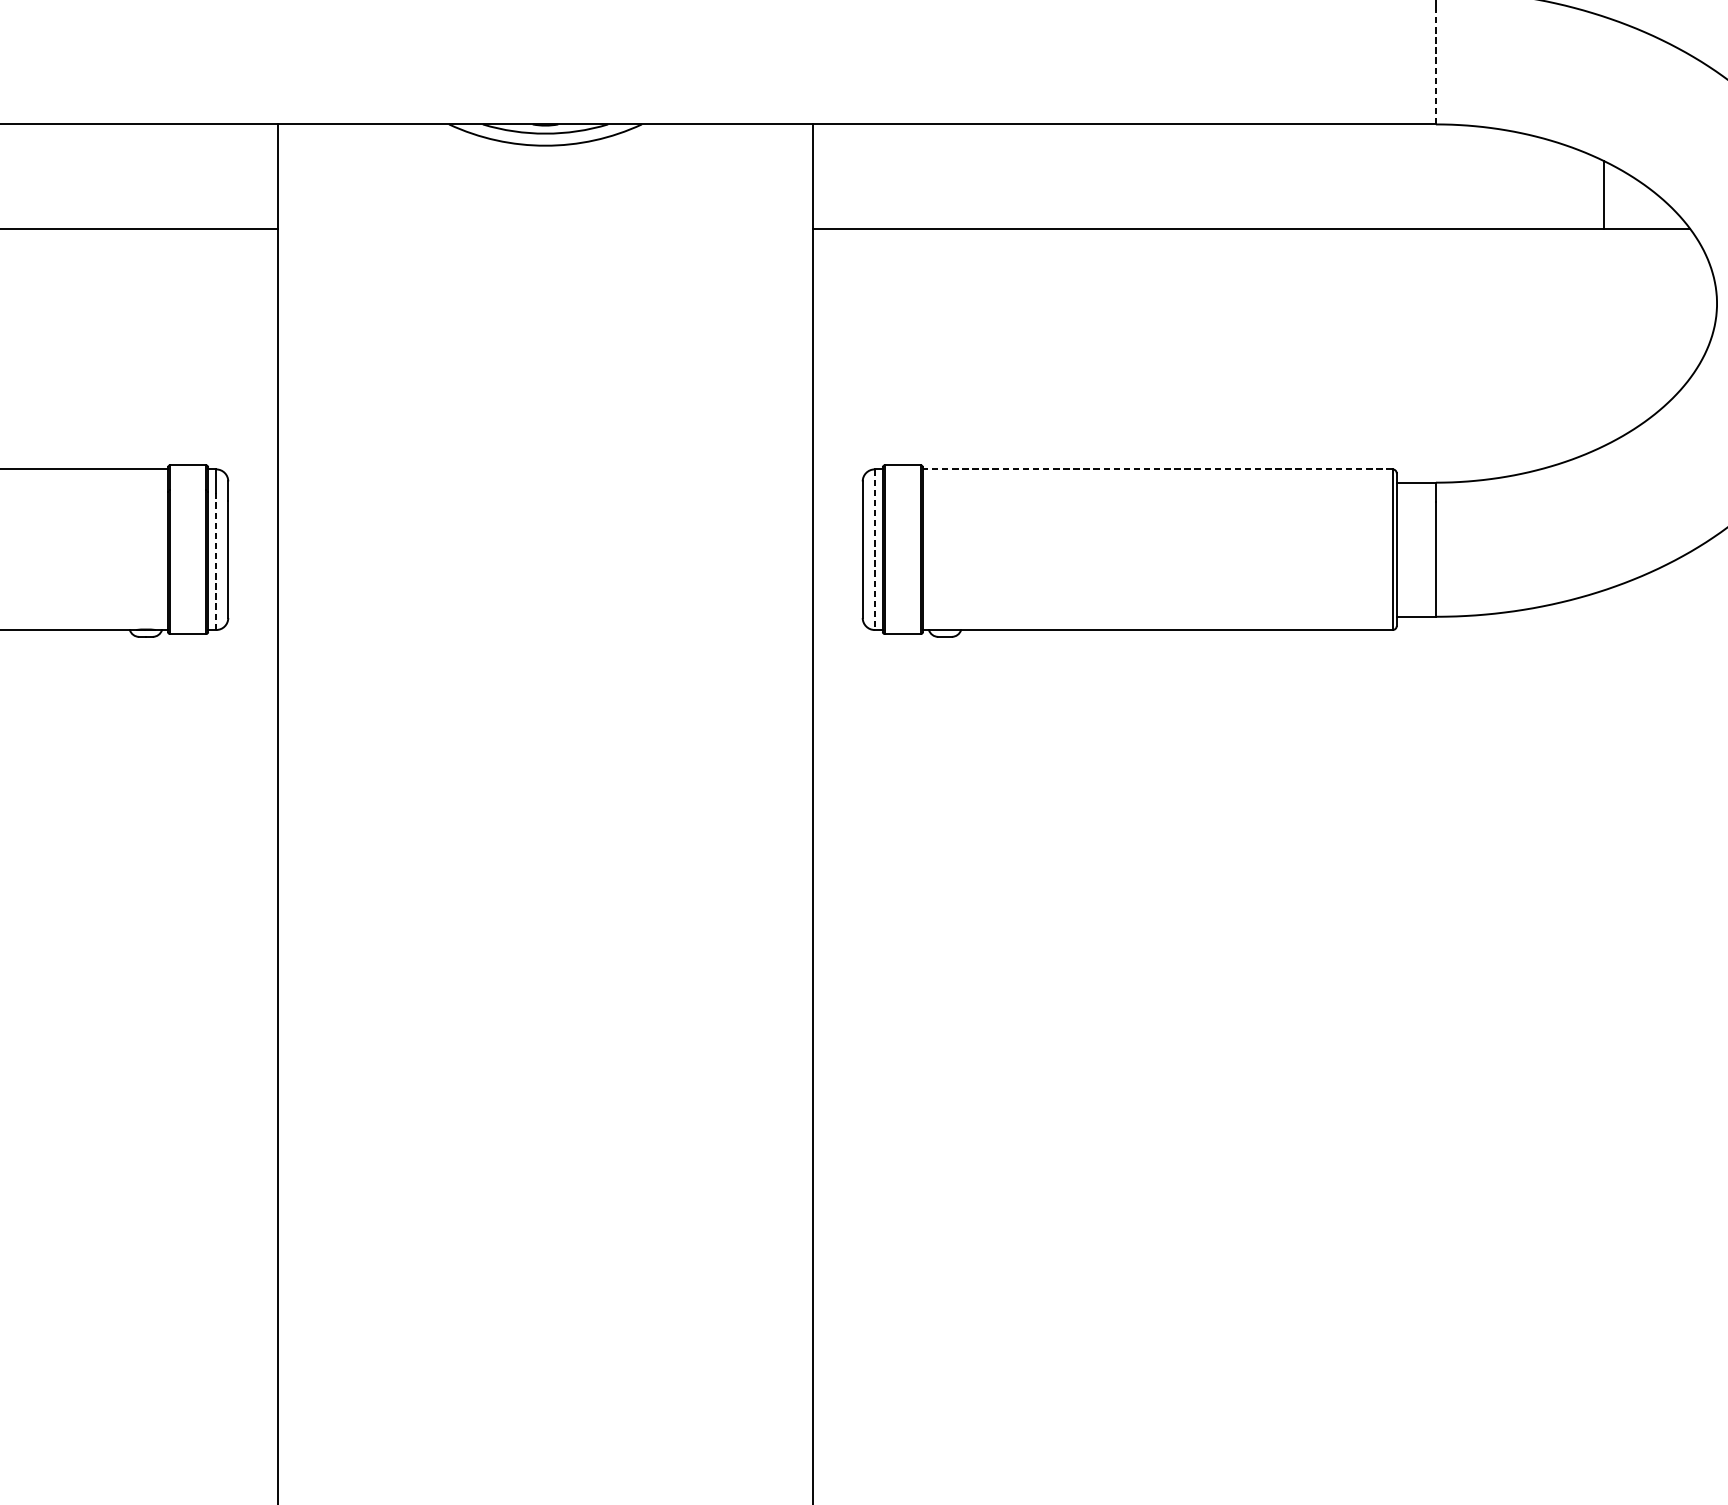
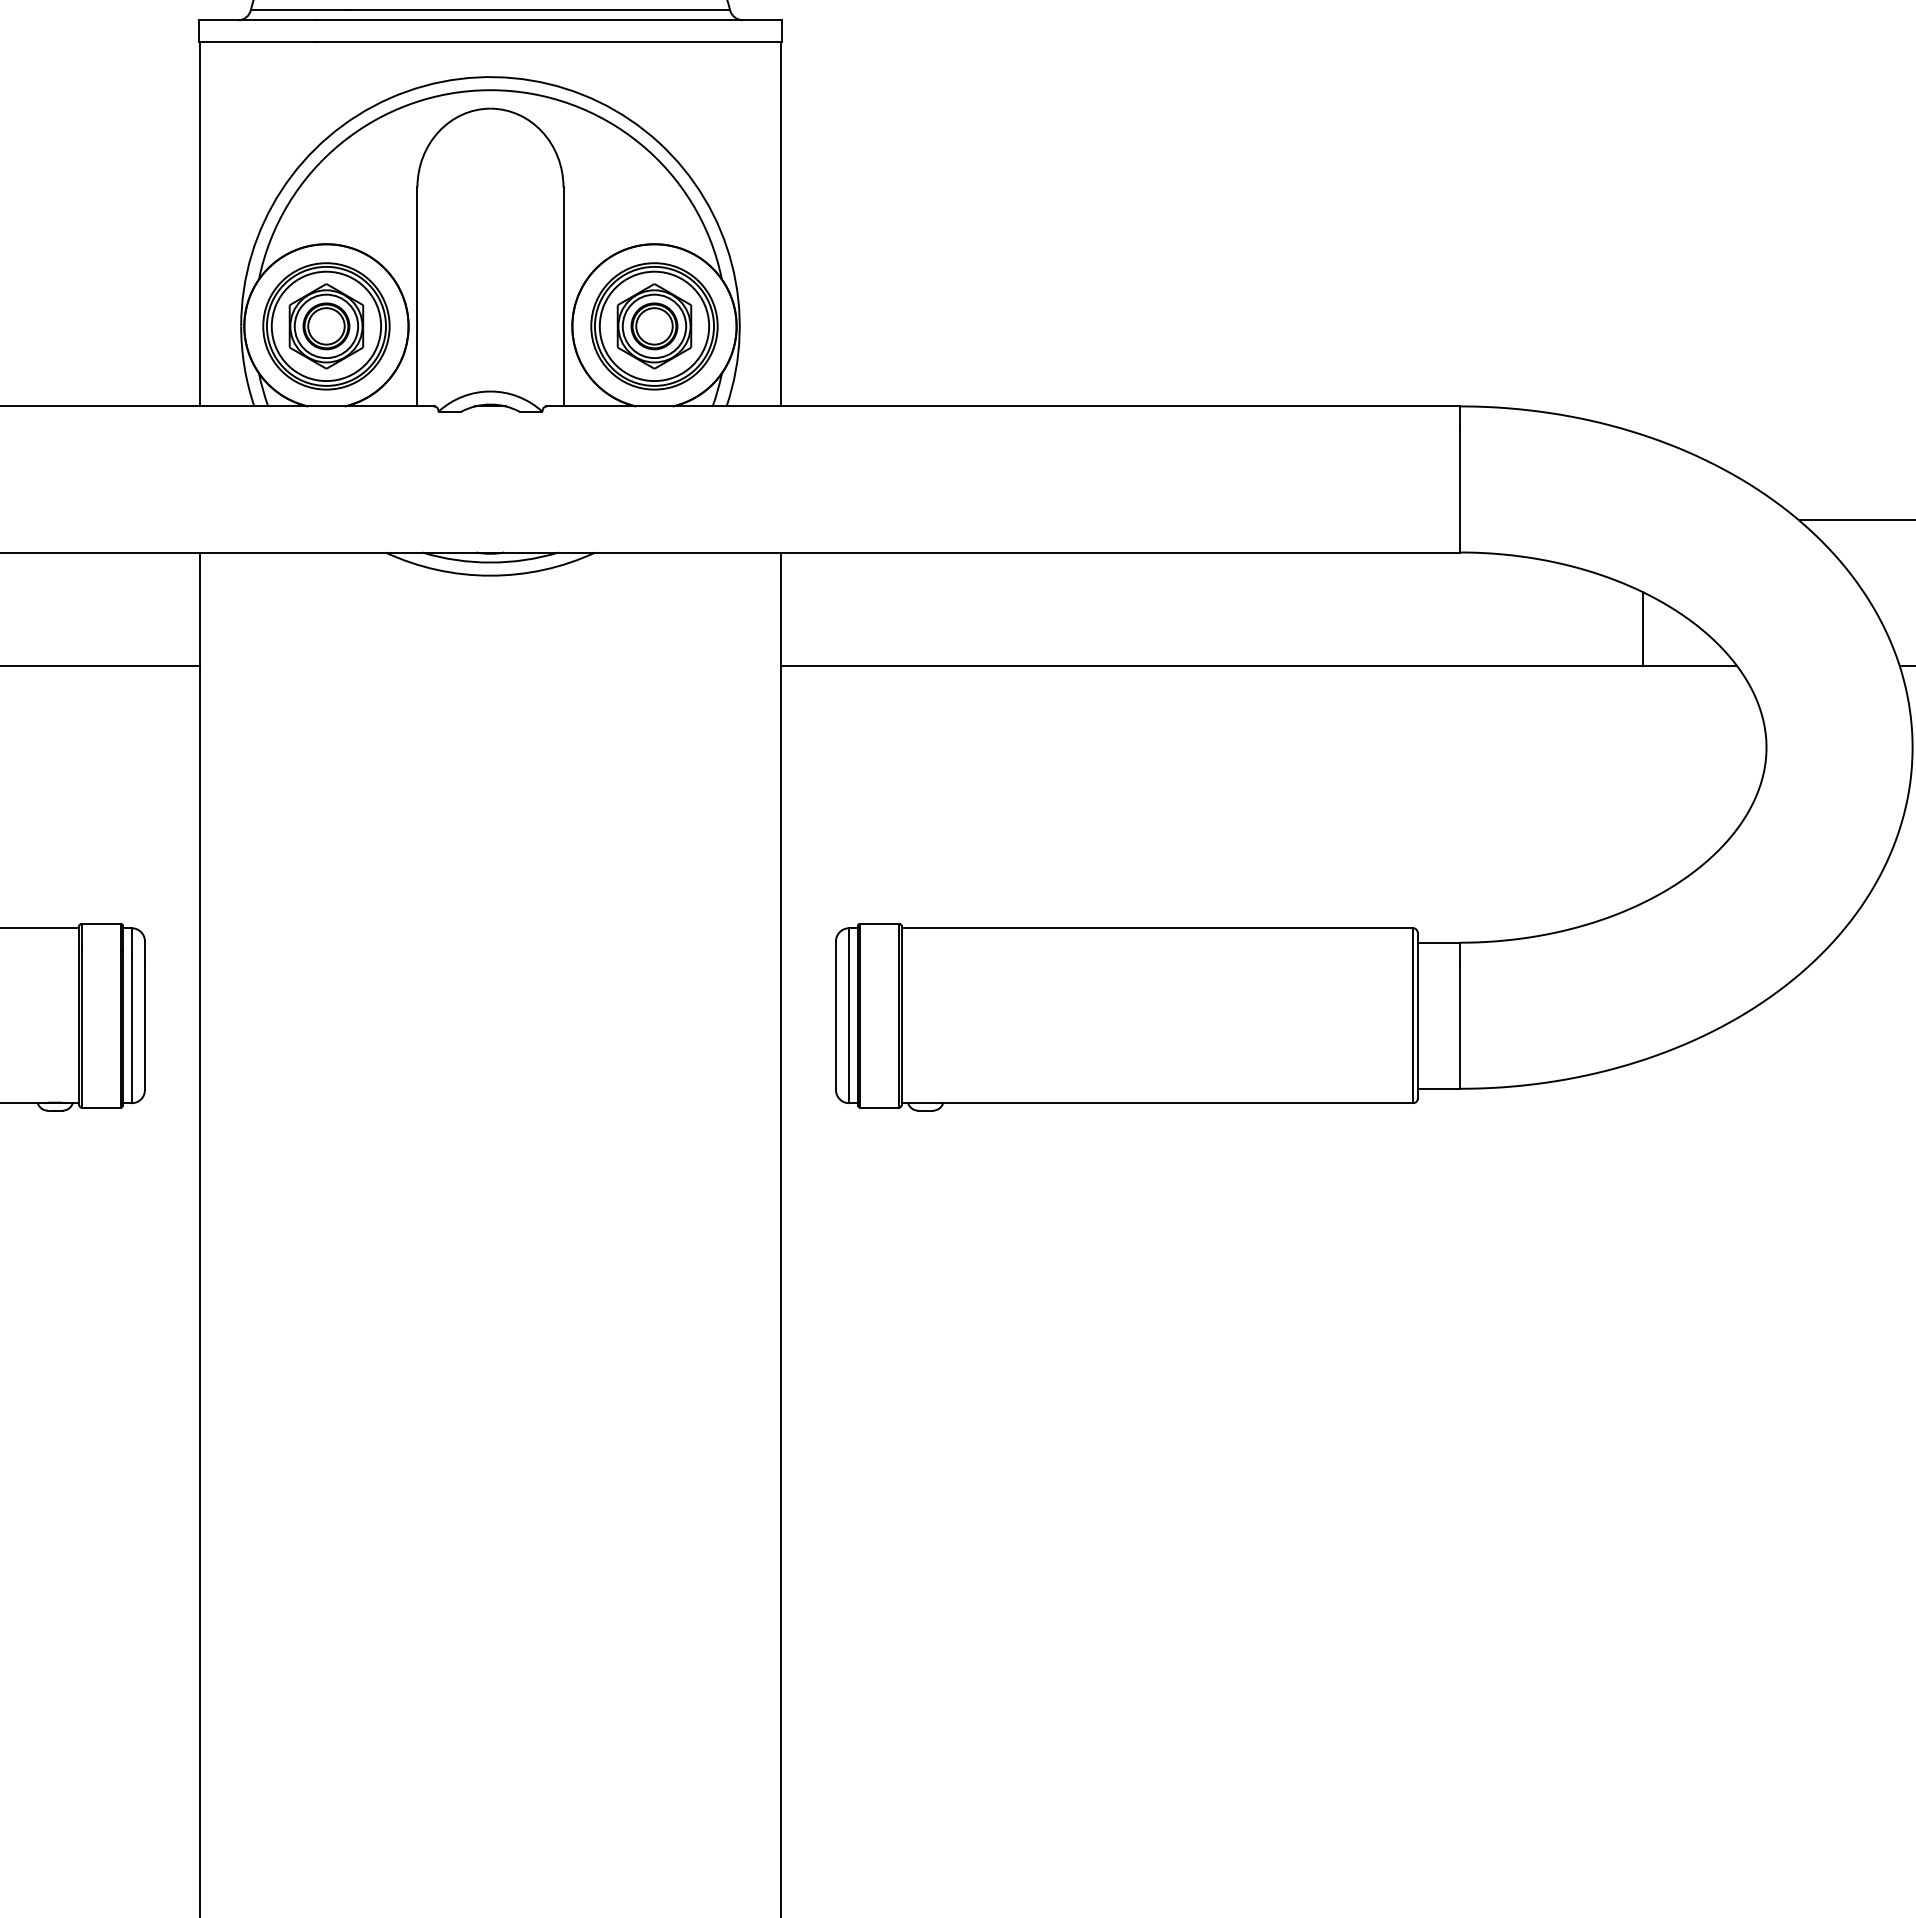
line: (1436, 66) -> (1460, 489), dashed -> solid
line: (1157, 469) -> (1157, 928), dashed -> solid
line: (875, 550) -> (849, 1016), dashed -> solid
line: (215, 561) -> (131, 1028), dashed -> solid

